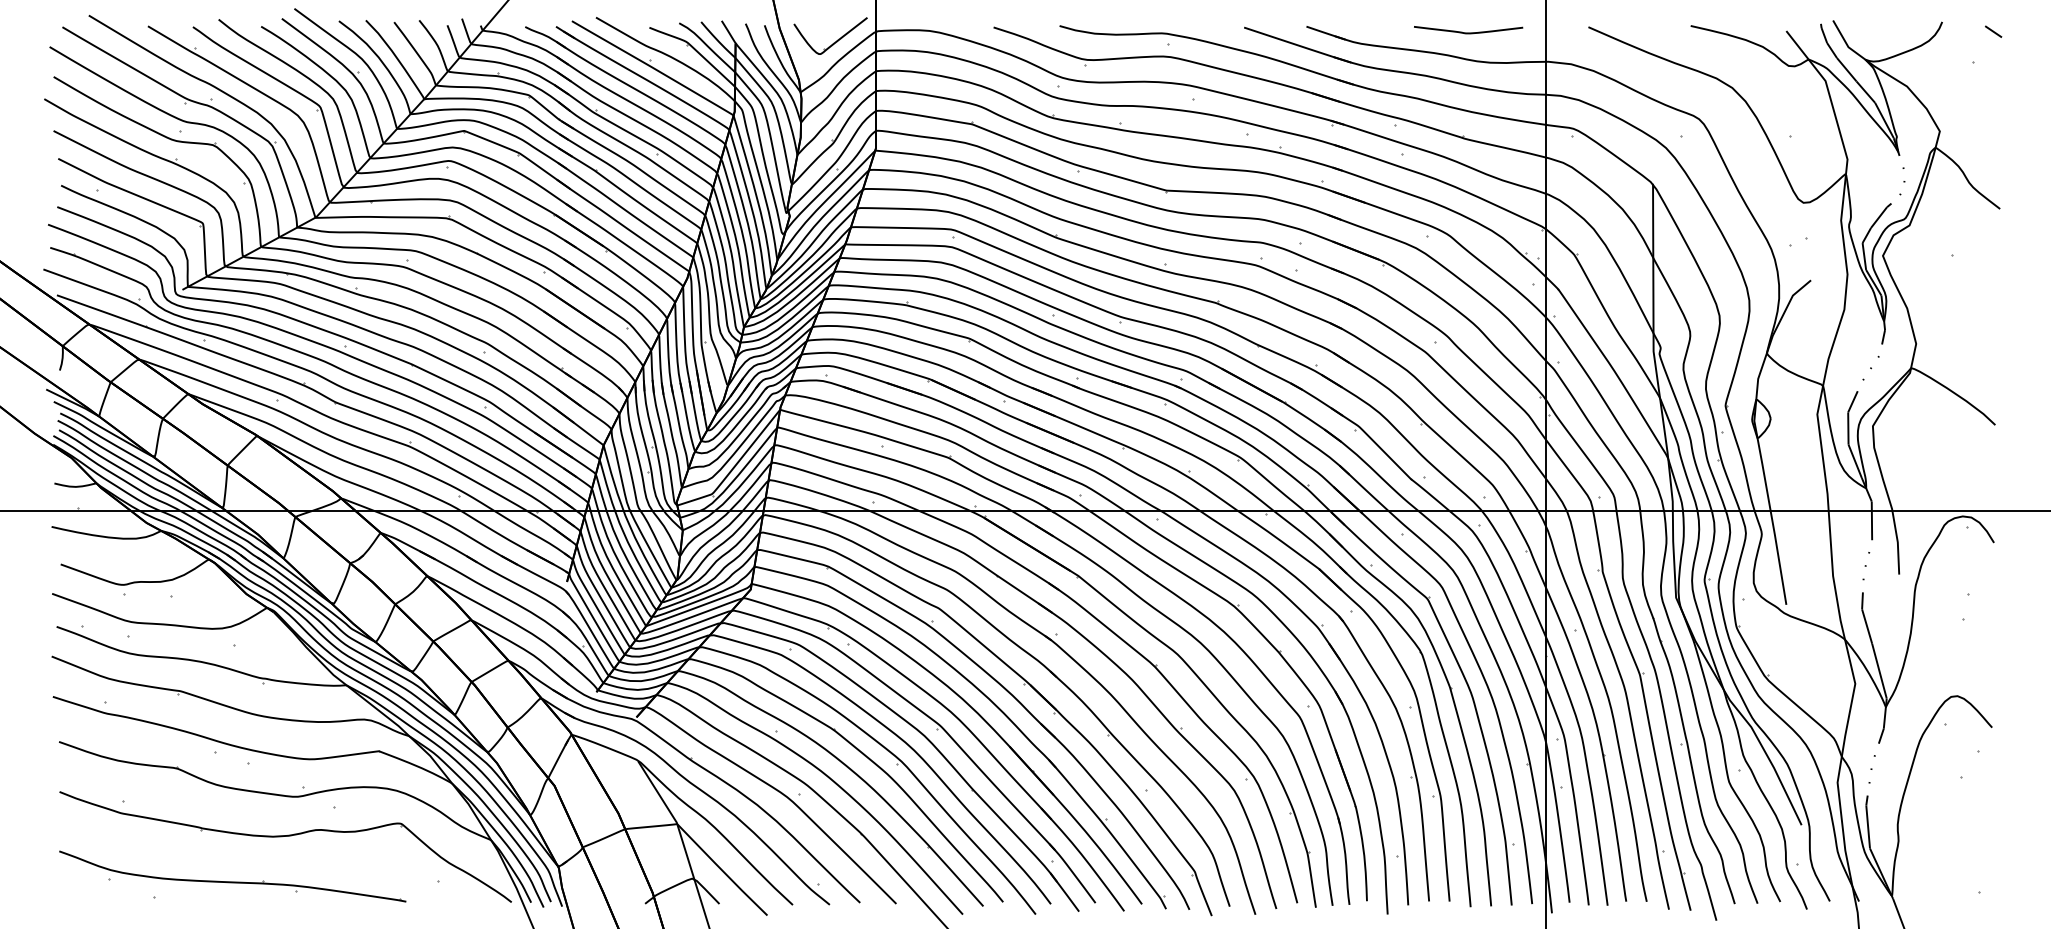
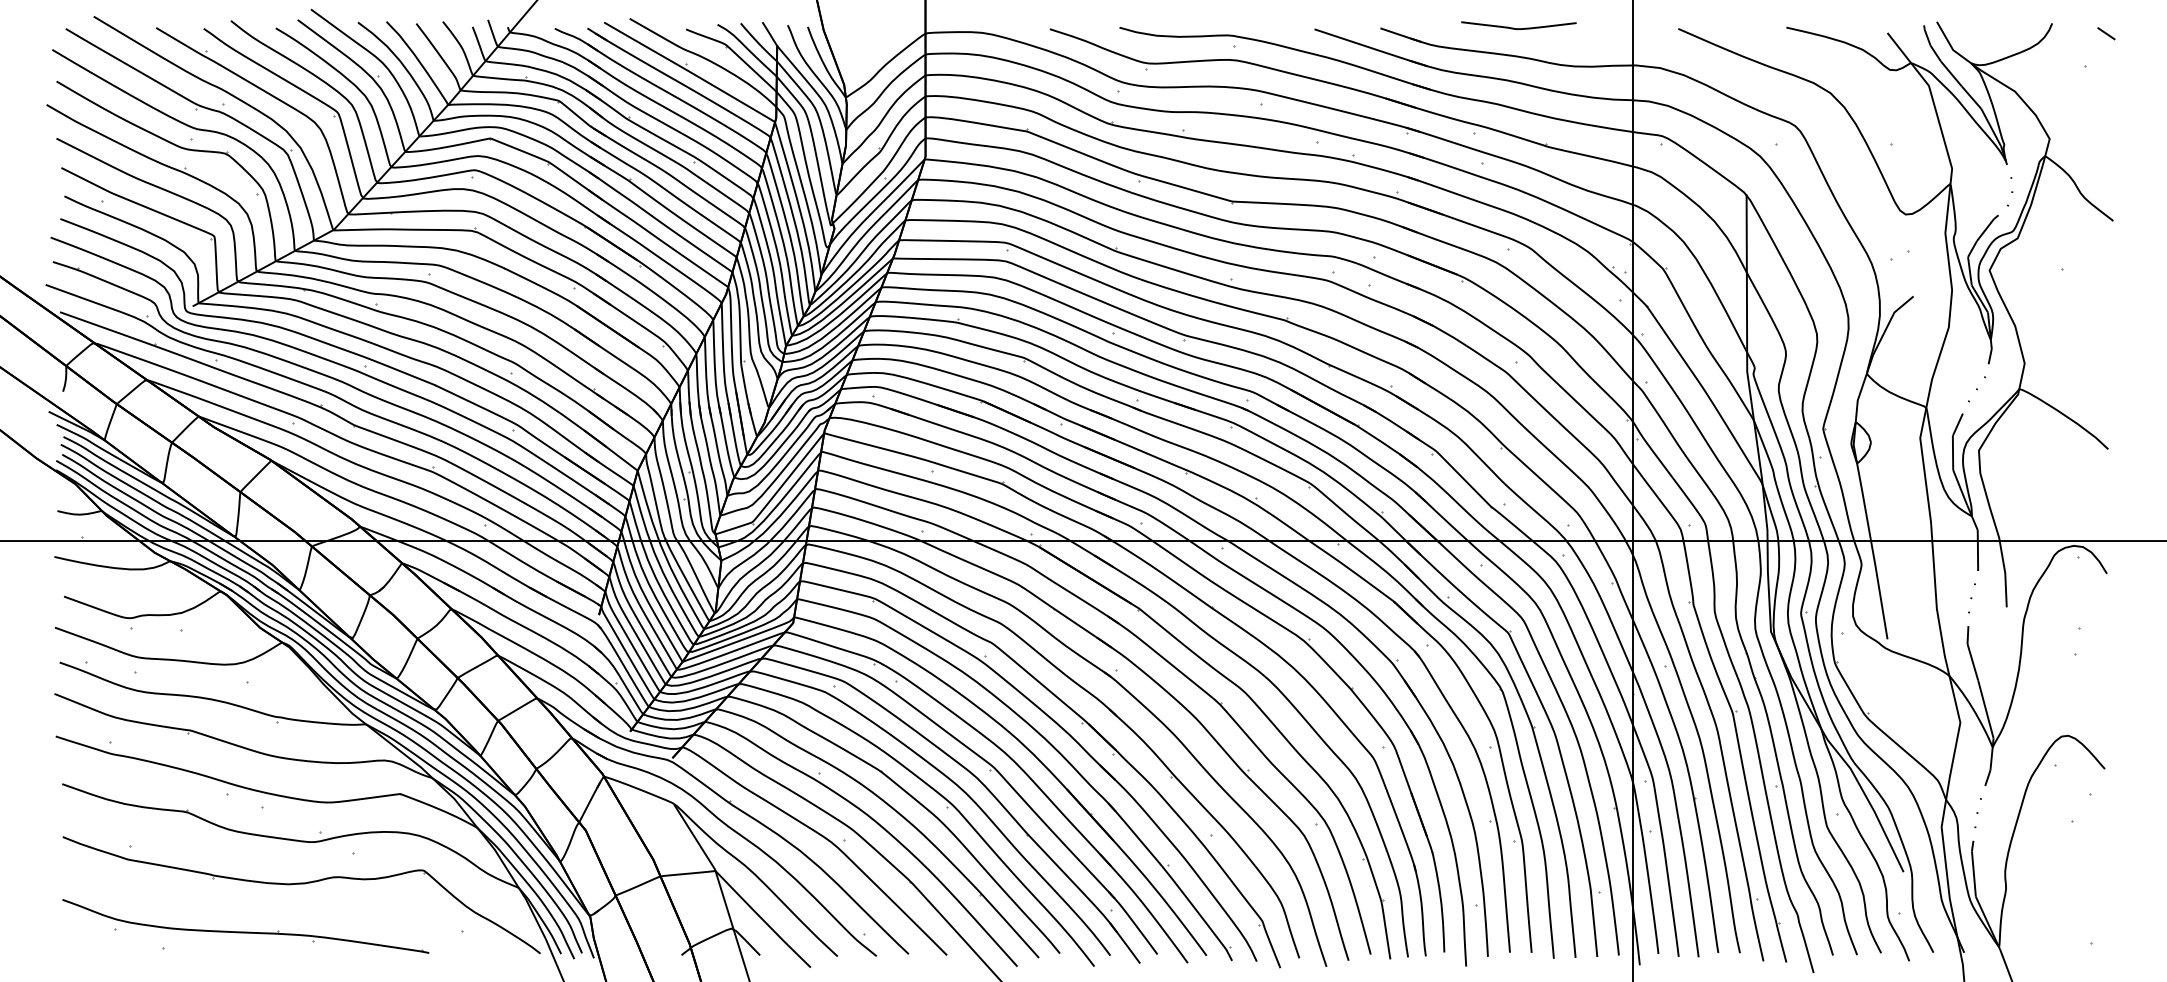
curve: (1468, 32) -> (1518, 28), moved
part: (833, 42) -> (880, 45), removed

